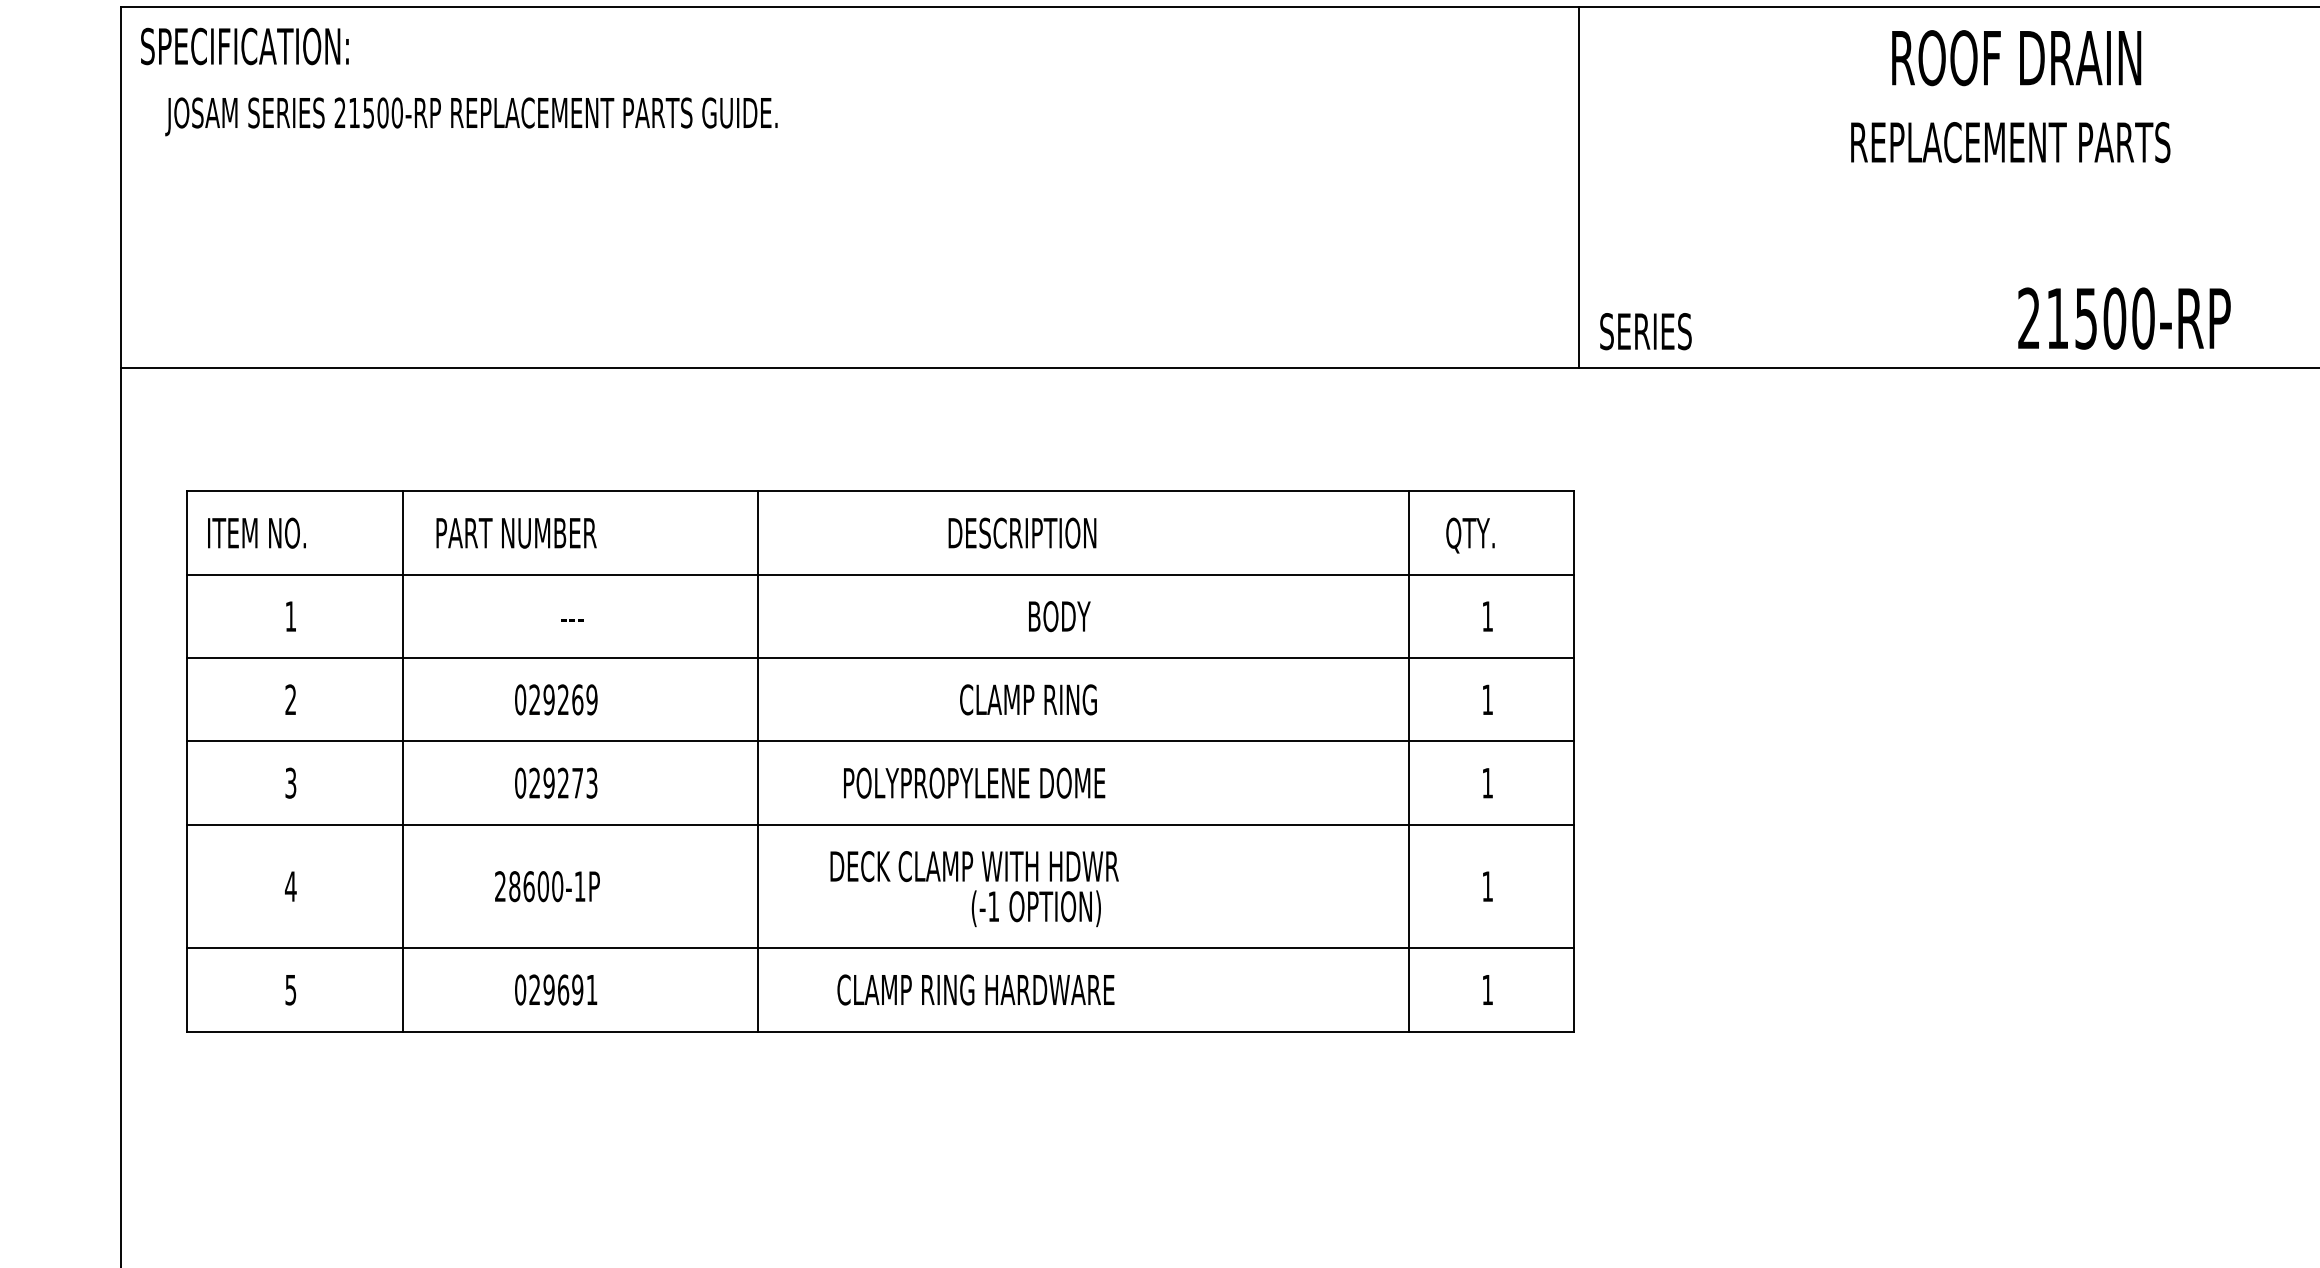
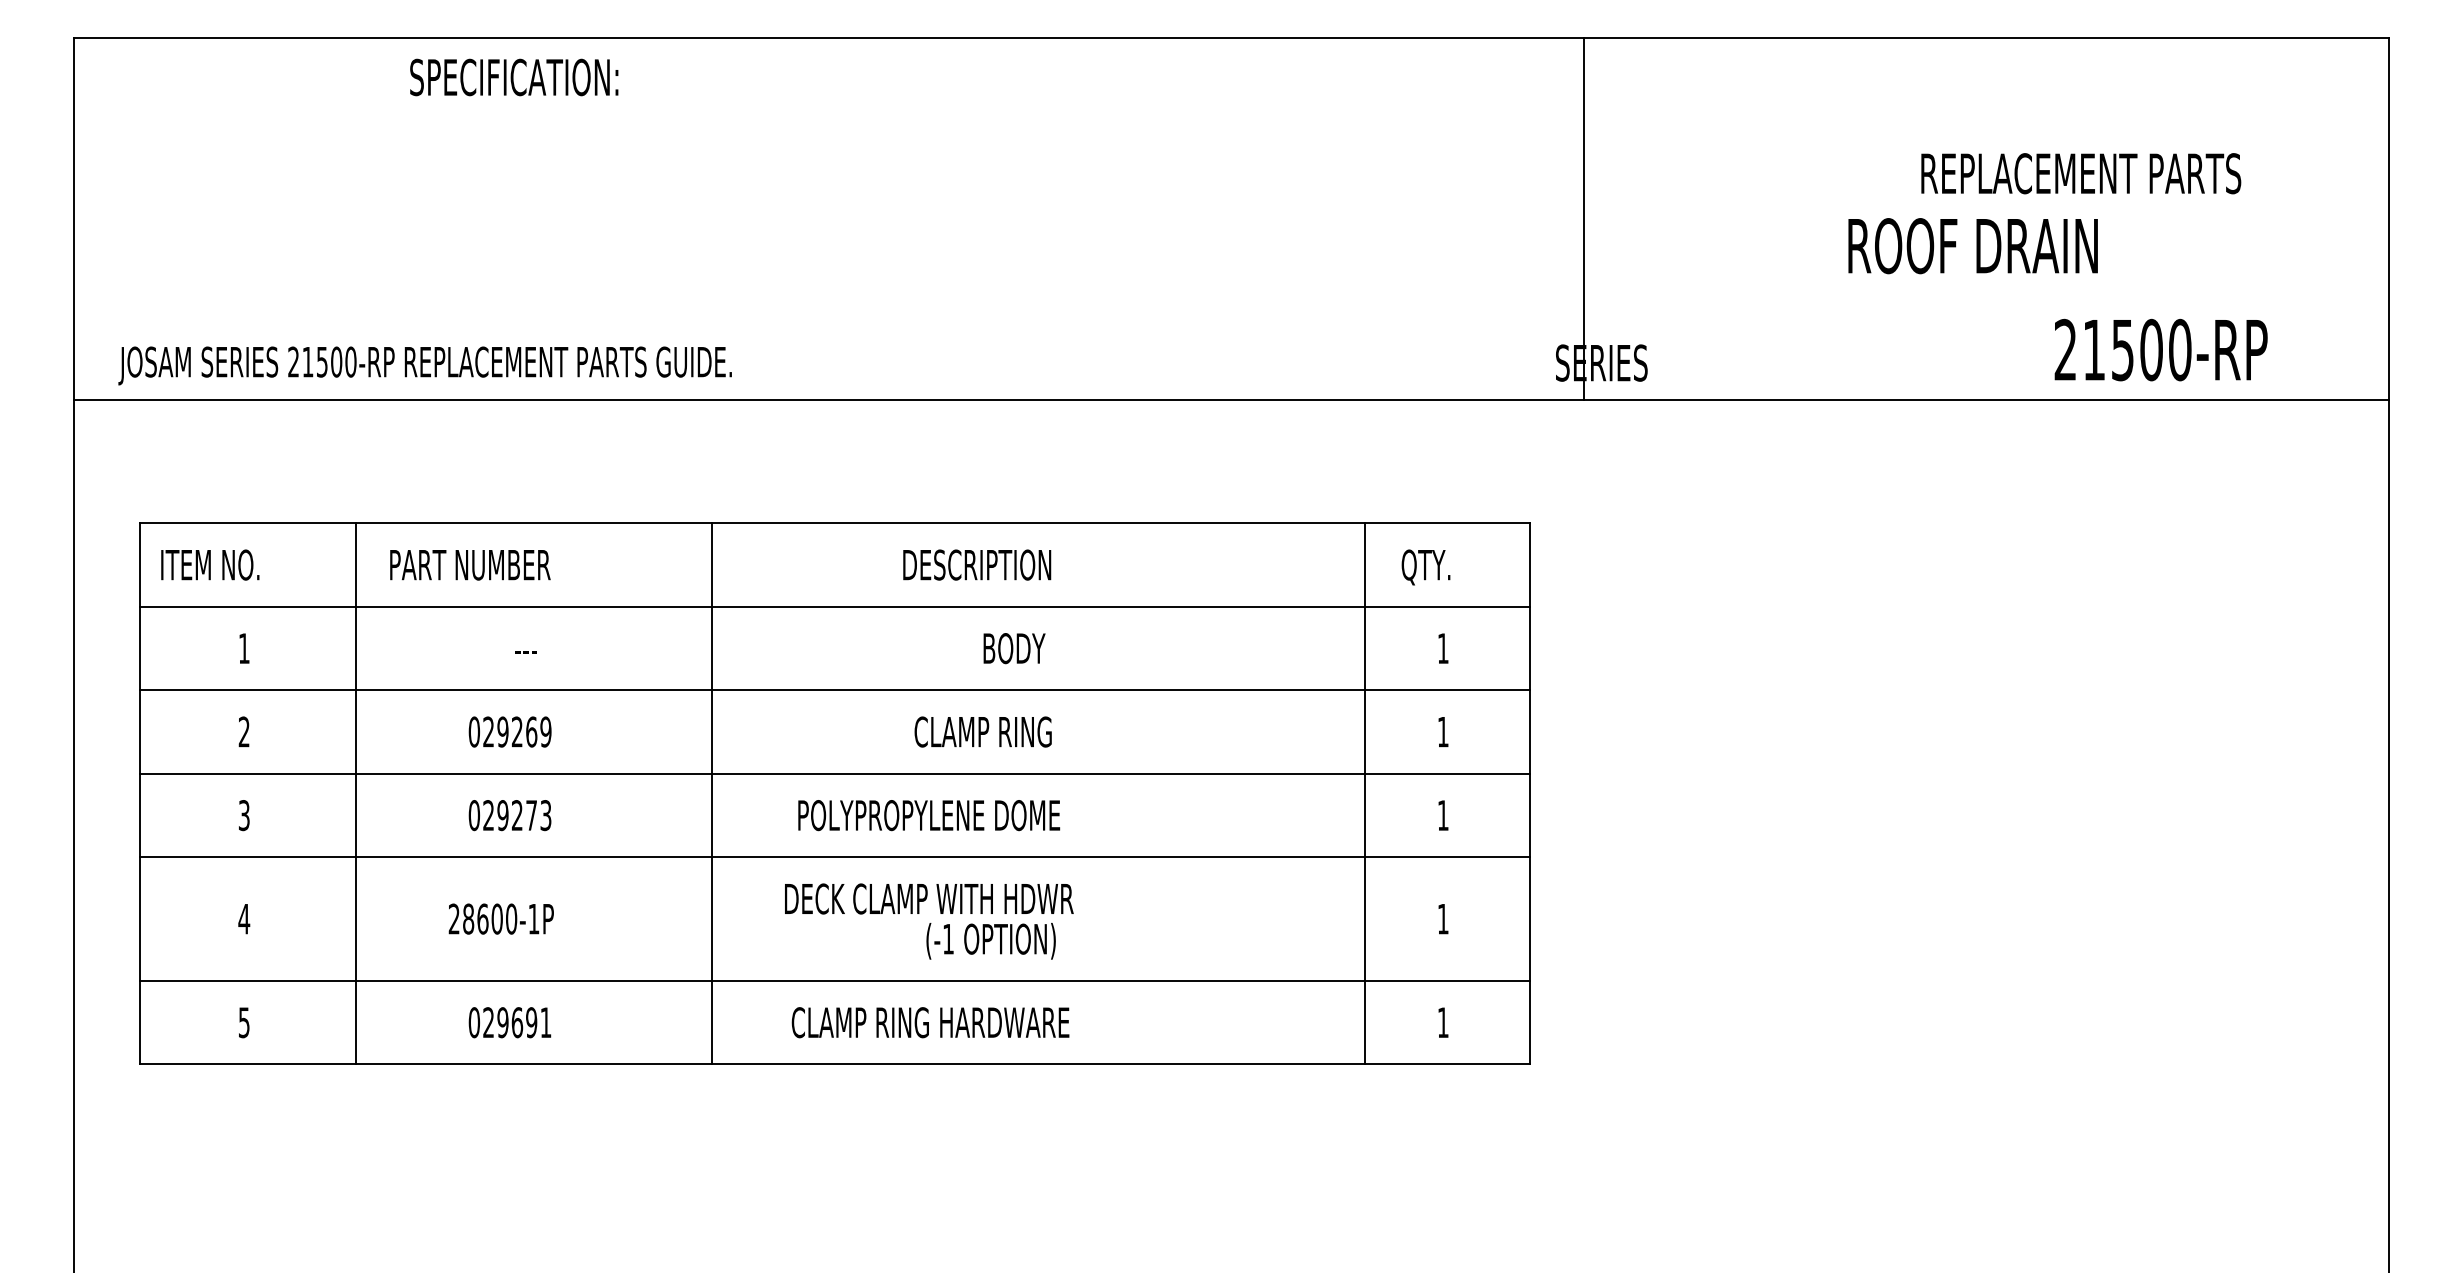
text: (245, 46) -> (514, 77), moved
text: (2015, 58) -> (1972, 246), moved
text: (470, 116) -> (424, 365), moved
text: (2010, 142) -> (2081, 173), moved
line: (1578, 187) -> (1584, 218), moved
text: (2123, 318) -> (2160, 349), moved

